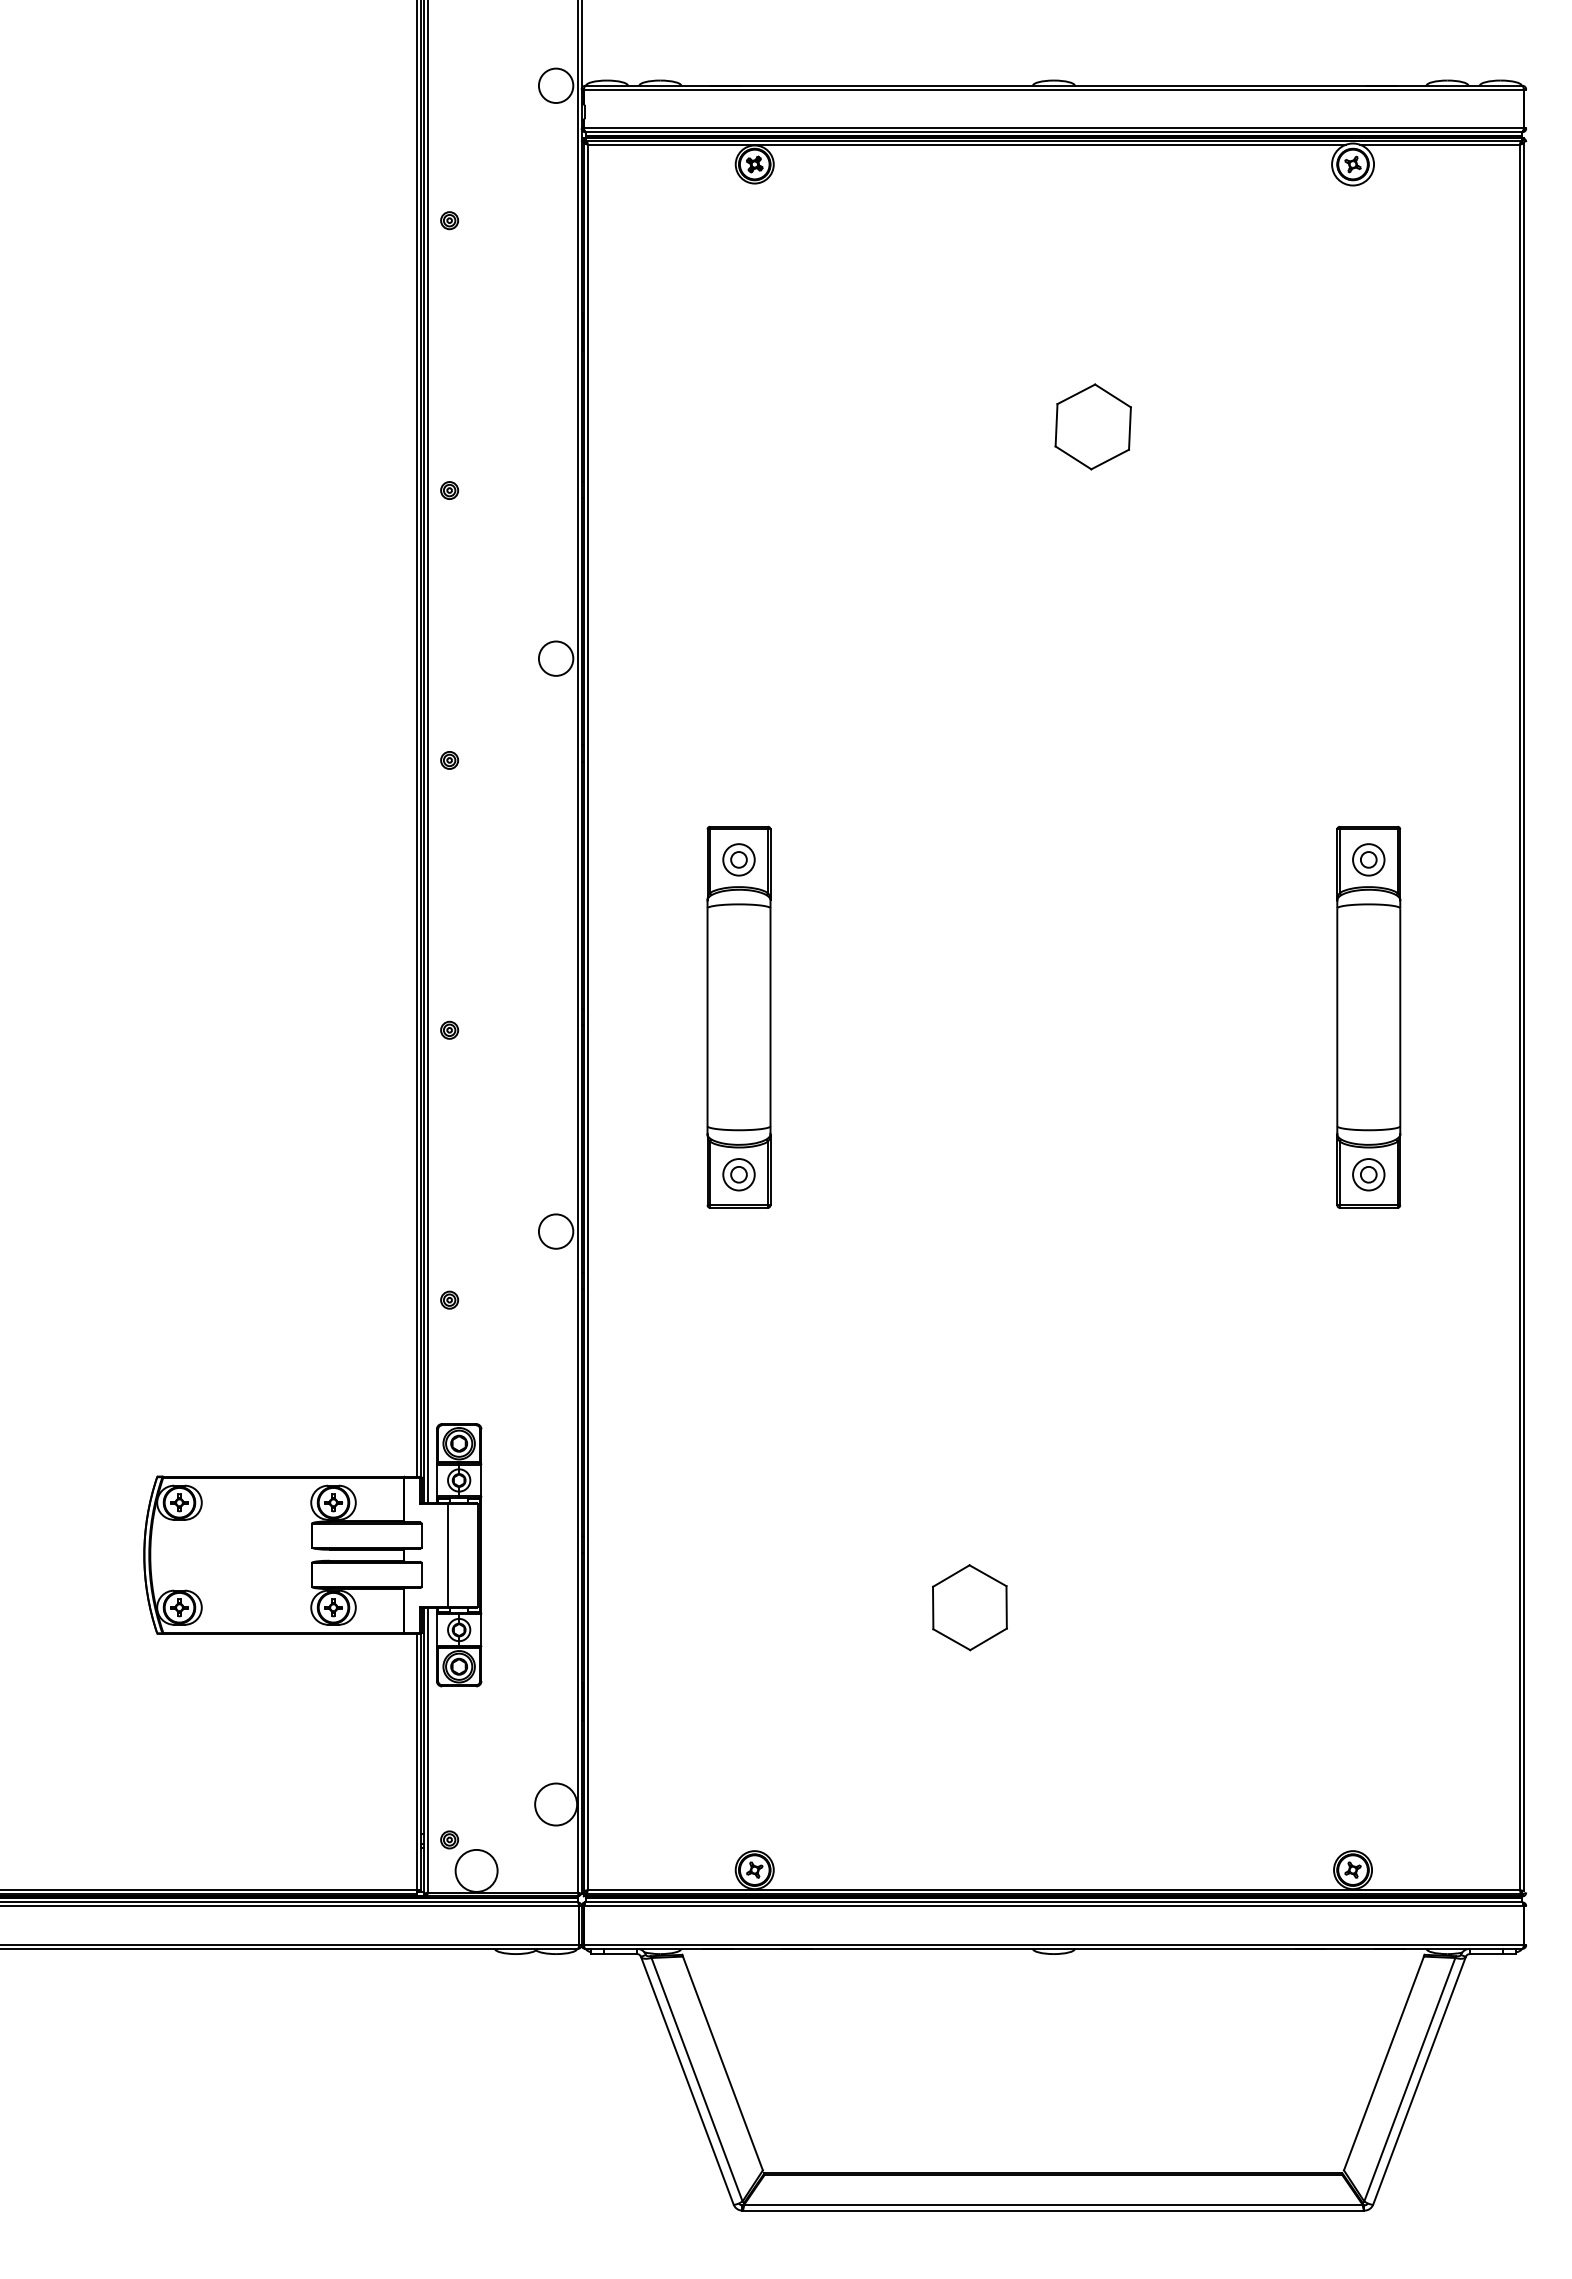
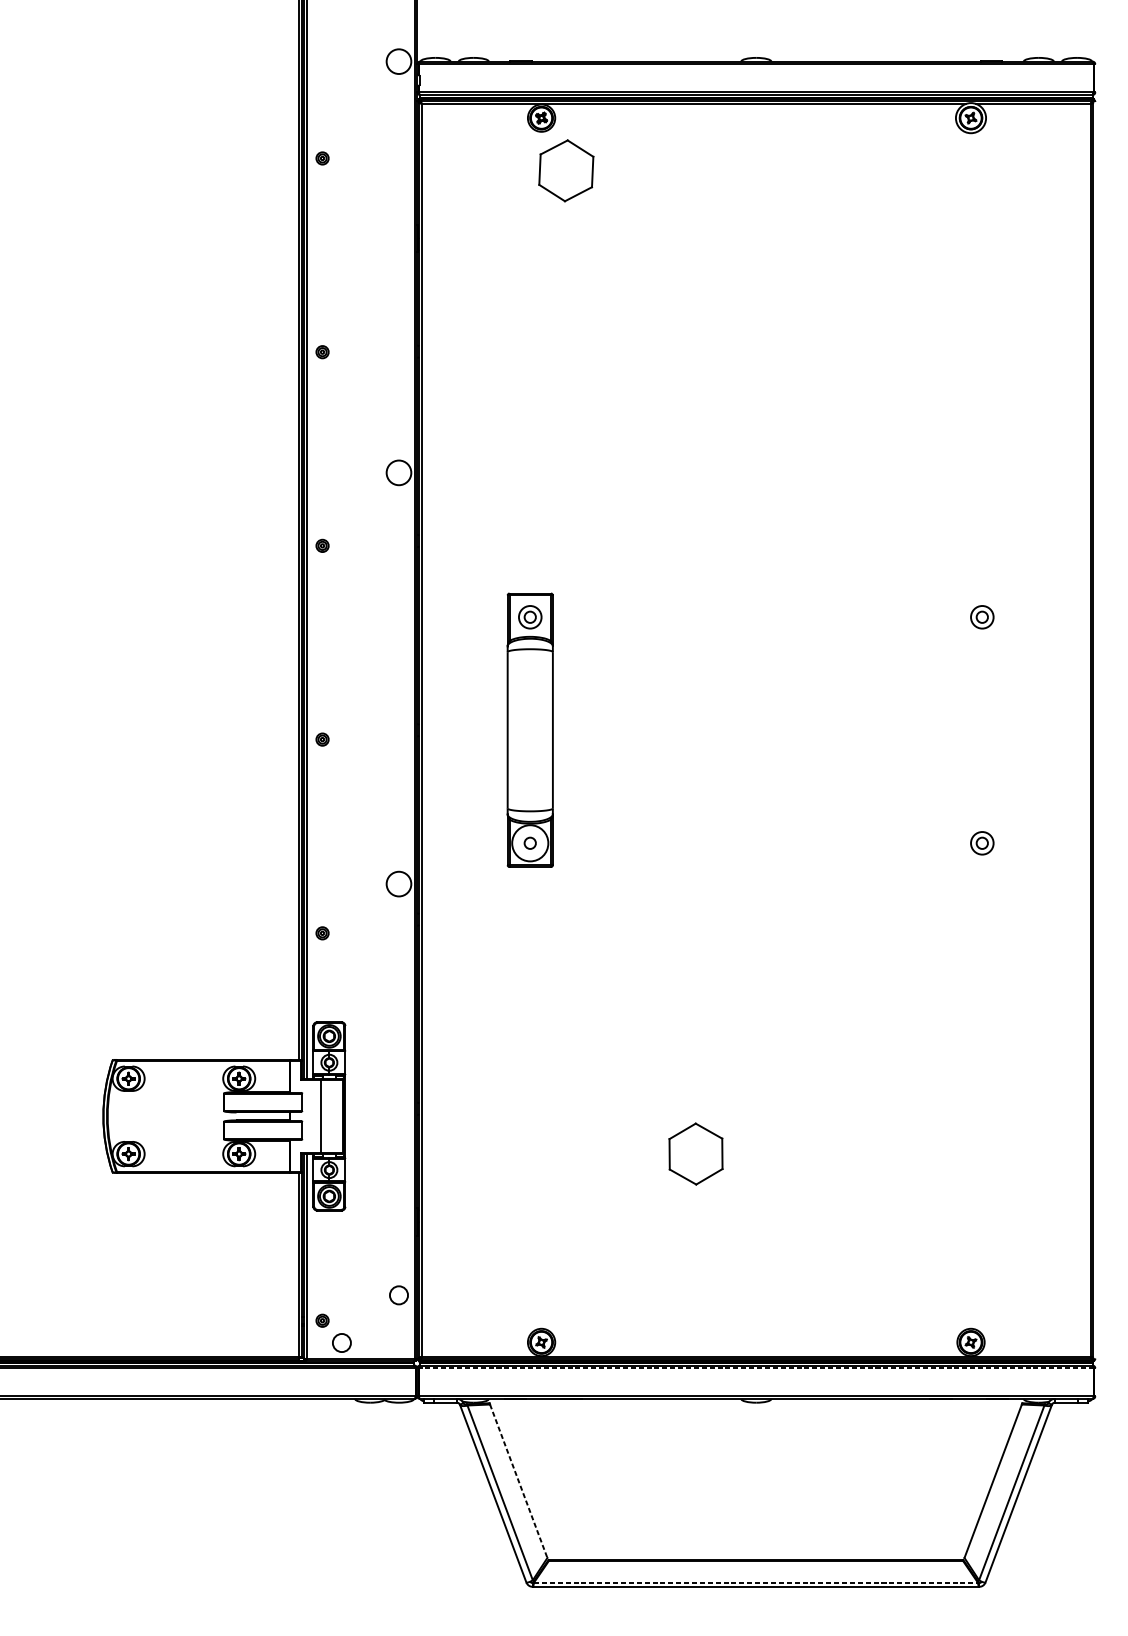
part: (1092, 426) -> (565, 170), moved
part: (1368, 1016) -> (982, 729), removed
circle: (738, 1174) -> (529, 843), size x1.6
circle: (556, 1804) -> (399, 1295), size x0.6
circle: (476, 1870) -> (341, 1342), size x0.6
line: (1053, 1906) -> (756, 1368), solid -> dashed
line: (723, 2063) -> (519, 1481), solid -> dashed
line: (1053, 2204) -> (756, 1582), solid -> dashed

